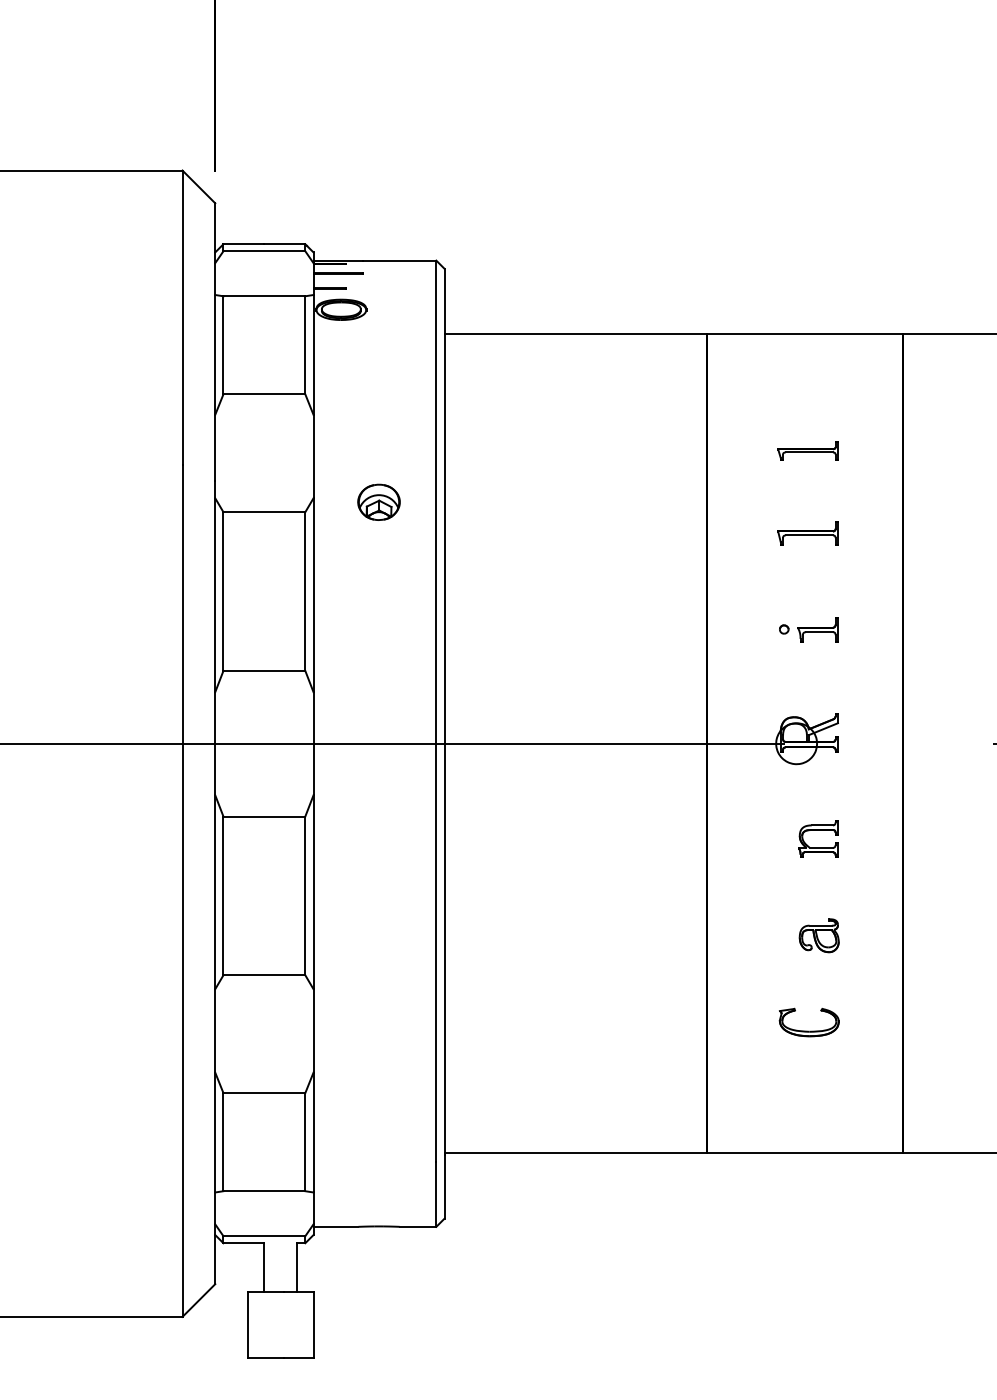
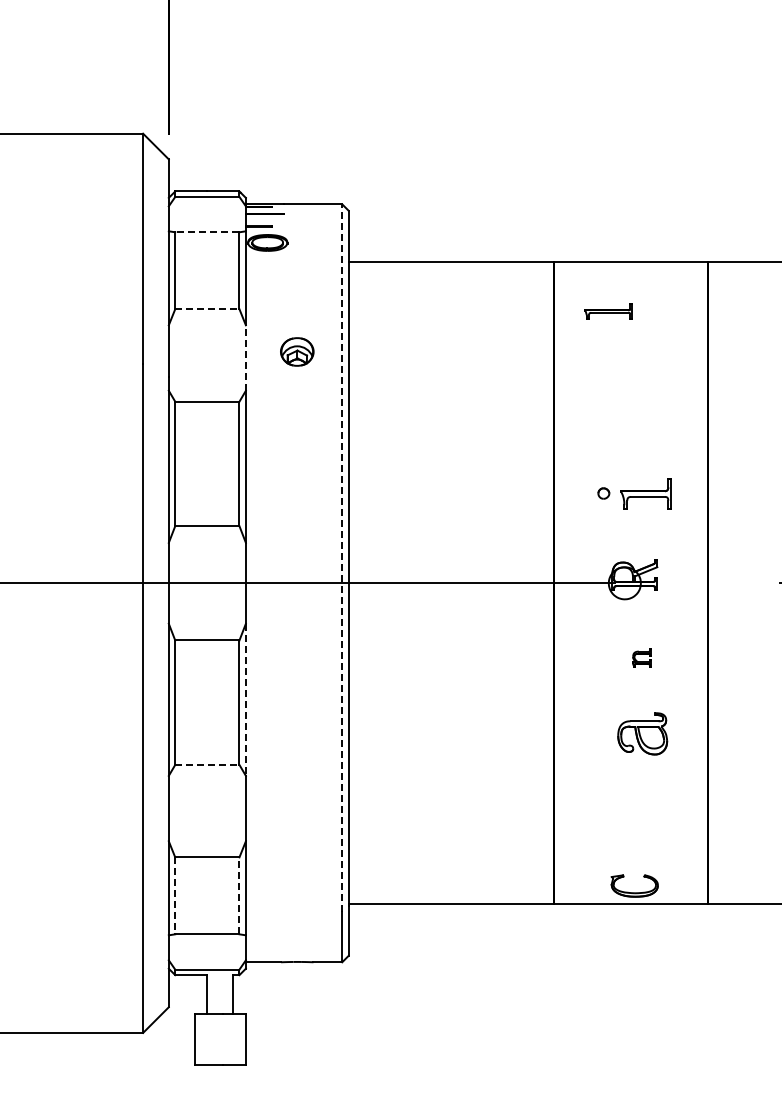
line: (263, 296) -> (206, 232), solid -> dashed
line: (264, 394) -> (207, 309), solid -> dashed
part: (807, 450) -> (608, 311), moved
line: (313, 457) -> (245, 358), solid -> dashed
part: (379, 501) -> (297, 351), moved
part: (807, 533) -> (633, 418), removed
part: (807, 629) -> (633, 493), size x1.6
line: (436, 710) -> (342, 557), solid -> dashed
part: (817, 838) -> (641, 657), size x0.6
line: (313, 893) -> (245, 700), solid -> dashed
part: (819, 935) -> (642, 733), size x1.6
line: (264, 974) -> (207, 764), solid -> dashed
part: (808, 1030) -> (634, 892), moved
line: (305, 1141) -> (239, 895), solid -> dashed
line: (223, 1142) -> (175, 896), solid -> dashed

